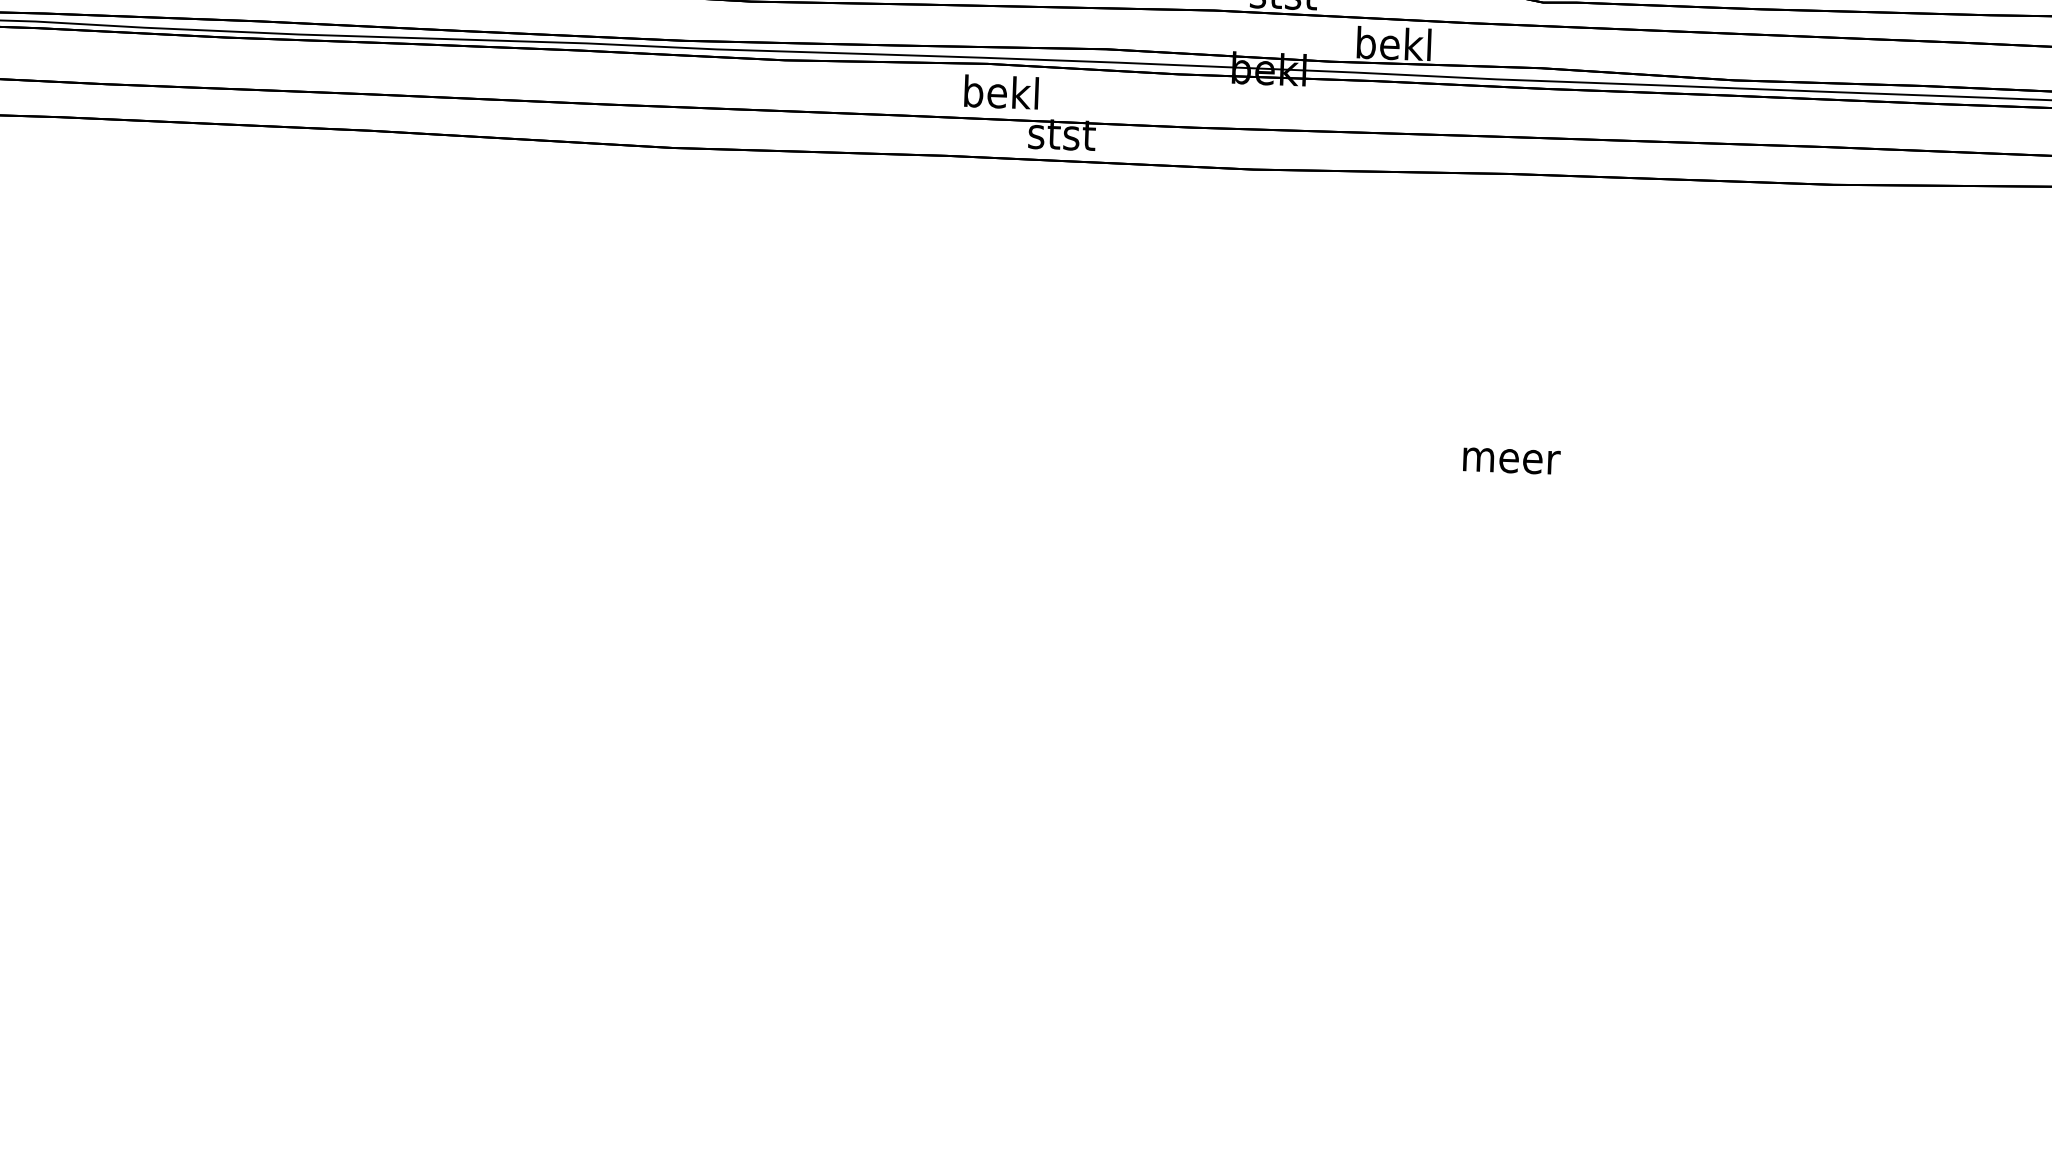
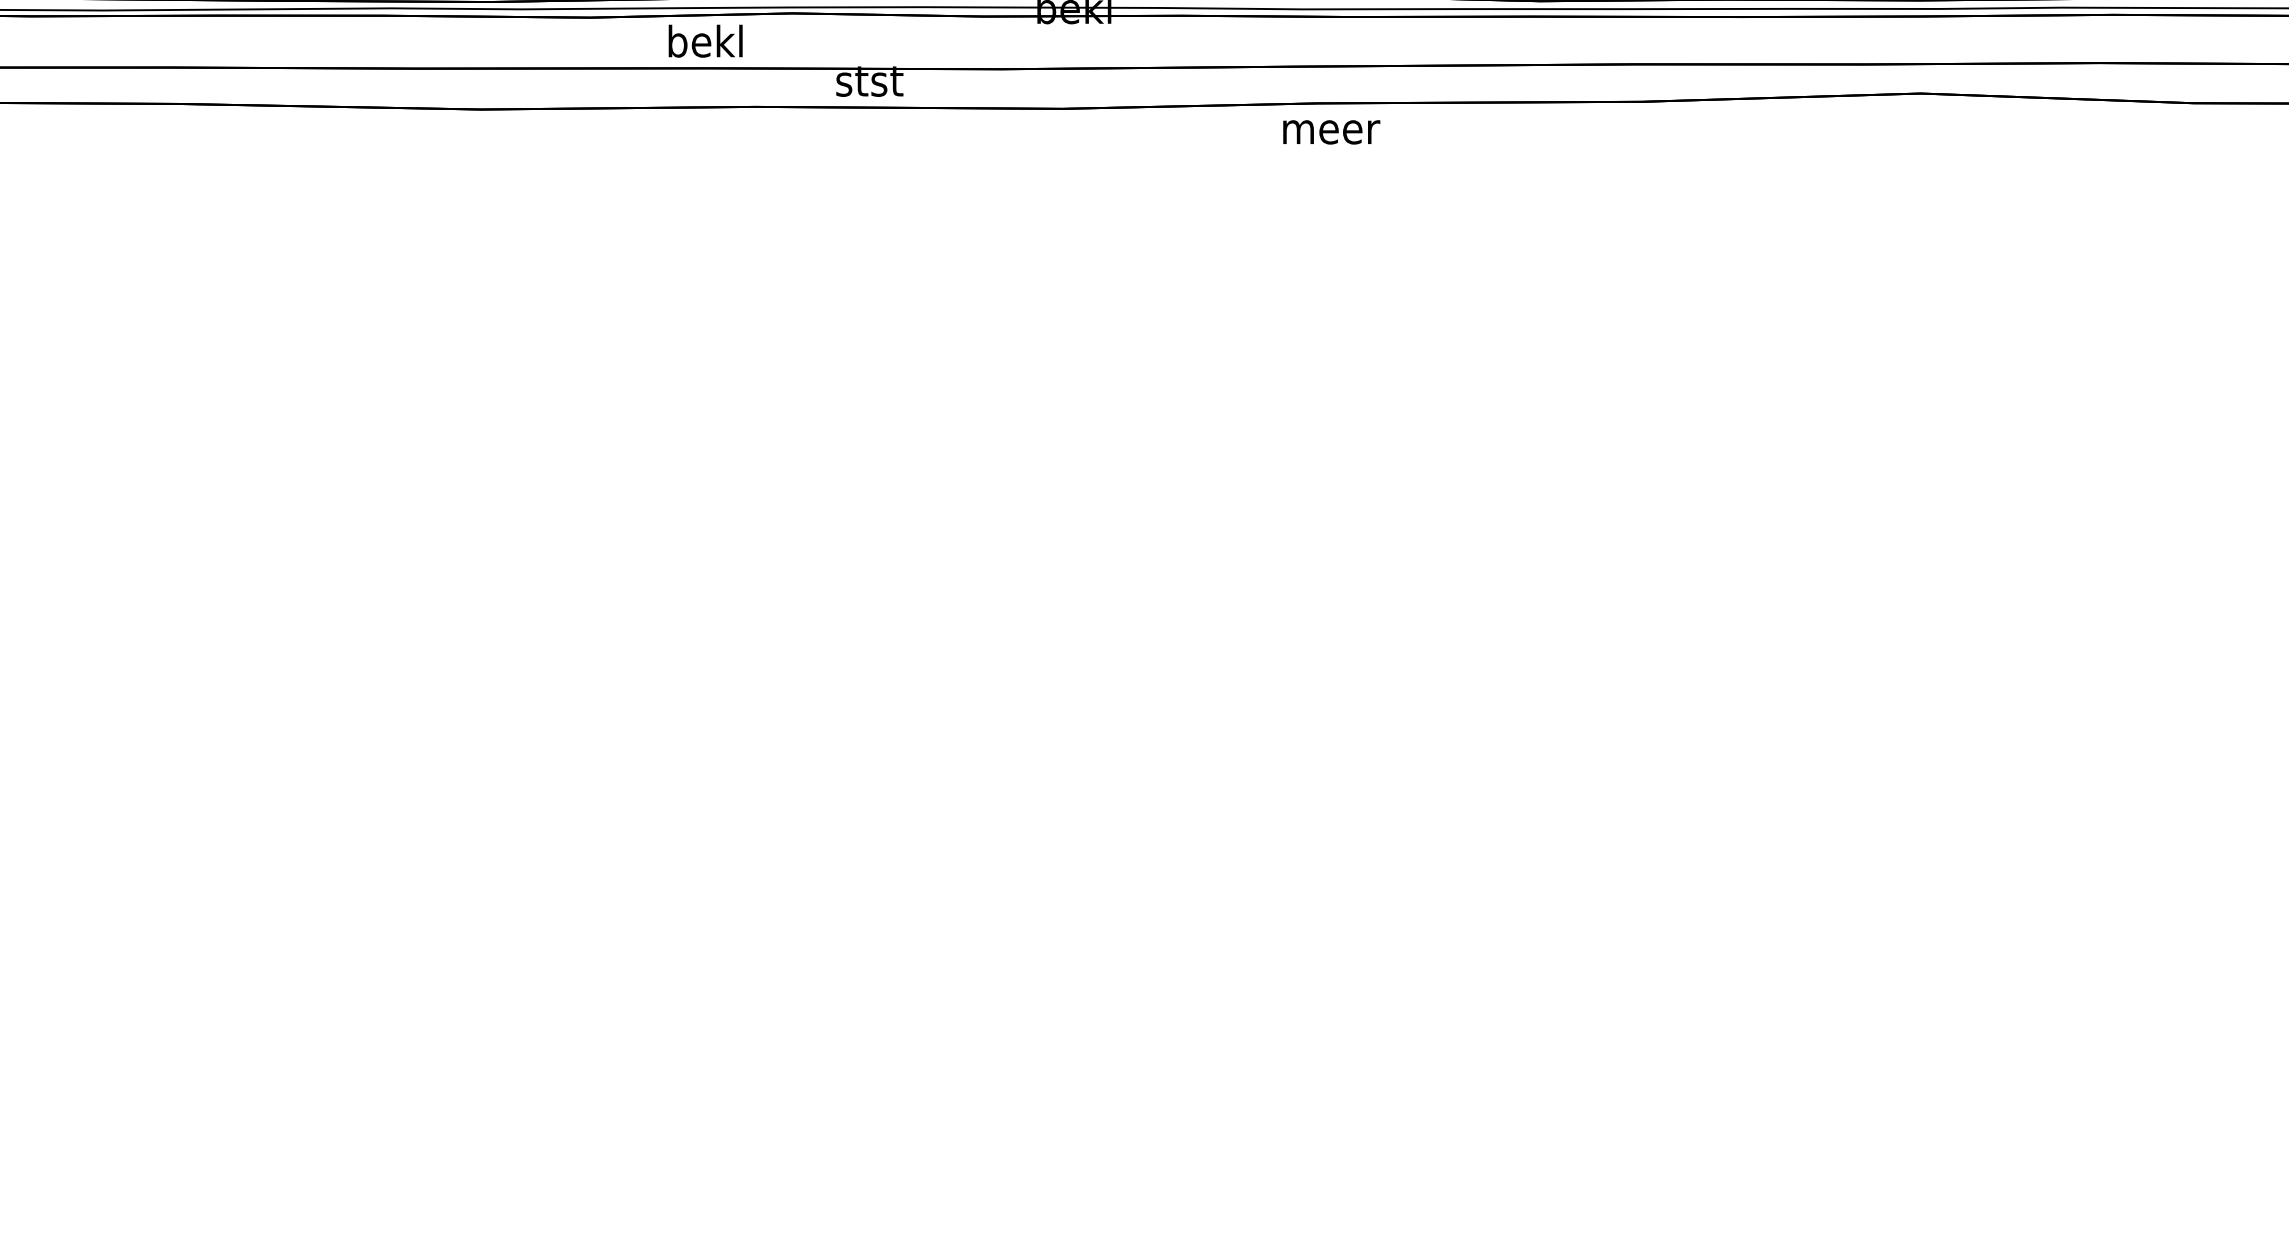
text: (1001, 91) -> (705, 40), moved
text: (1511, 461) -> (1331, 132), moved

